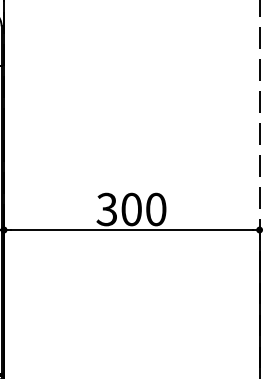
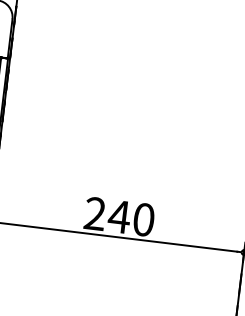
text: (119, 209) -> (107, 215), 300 -> 240

